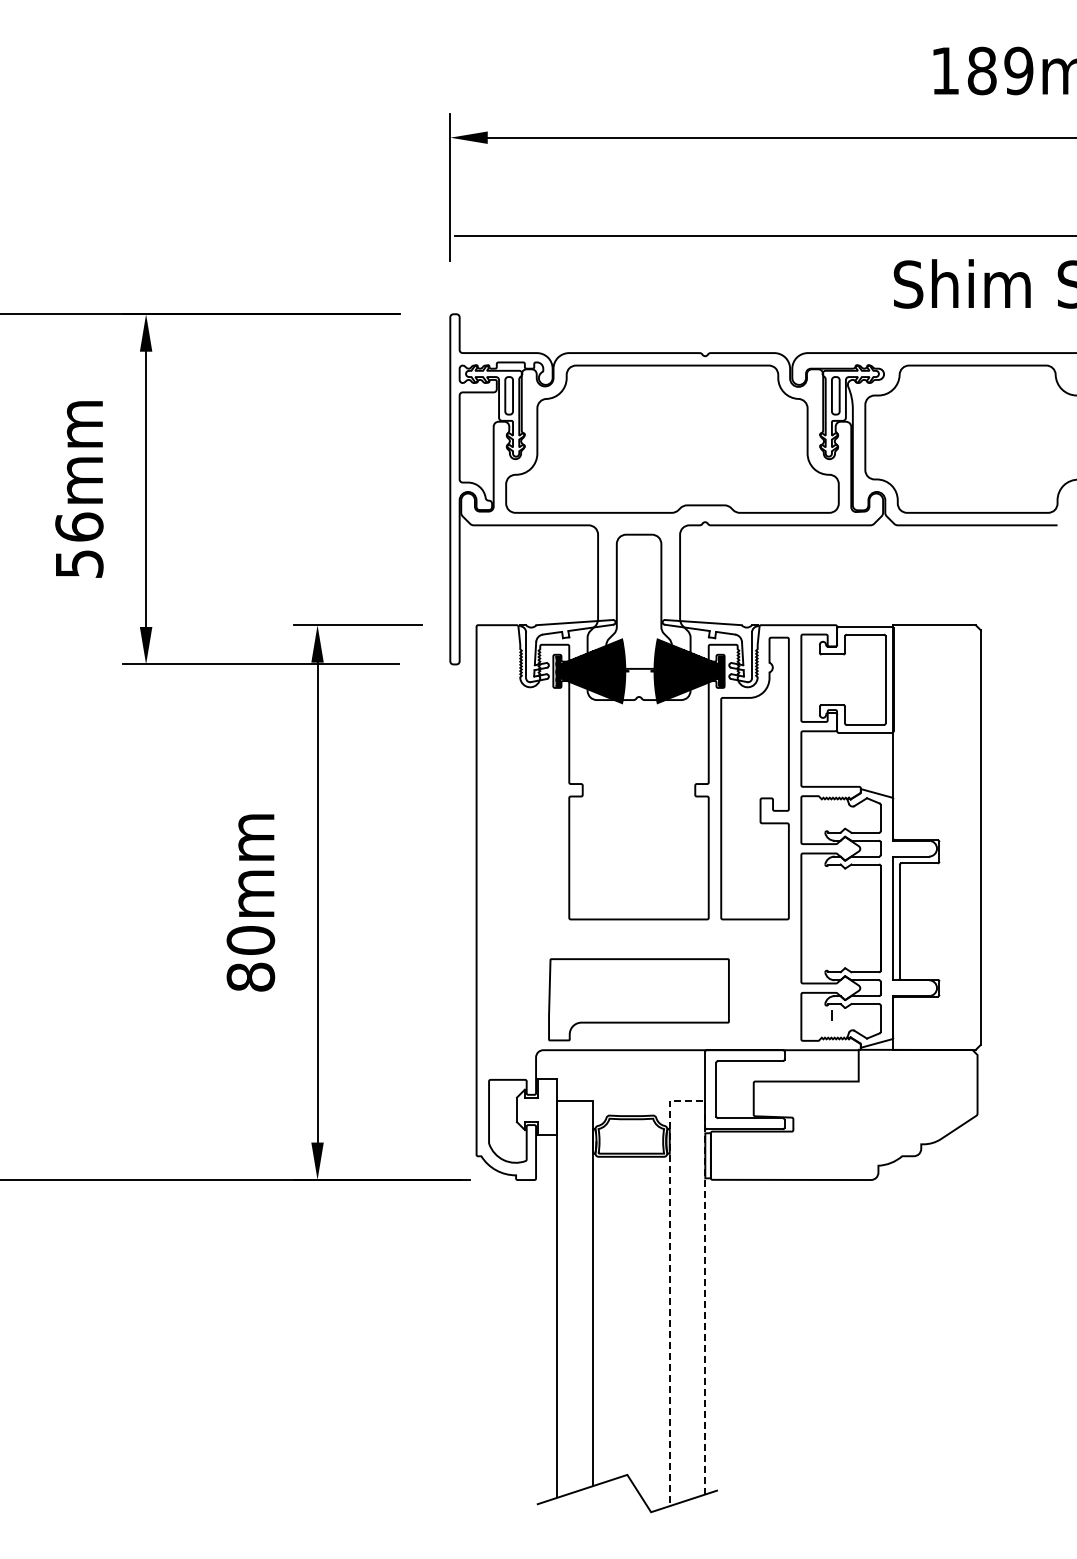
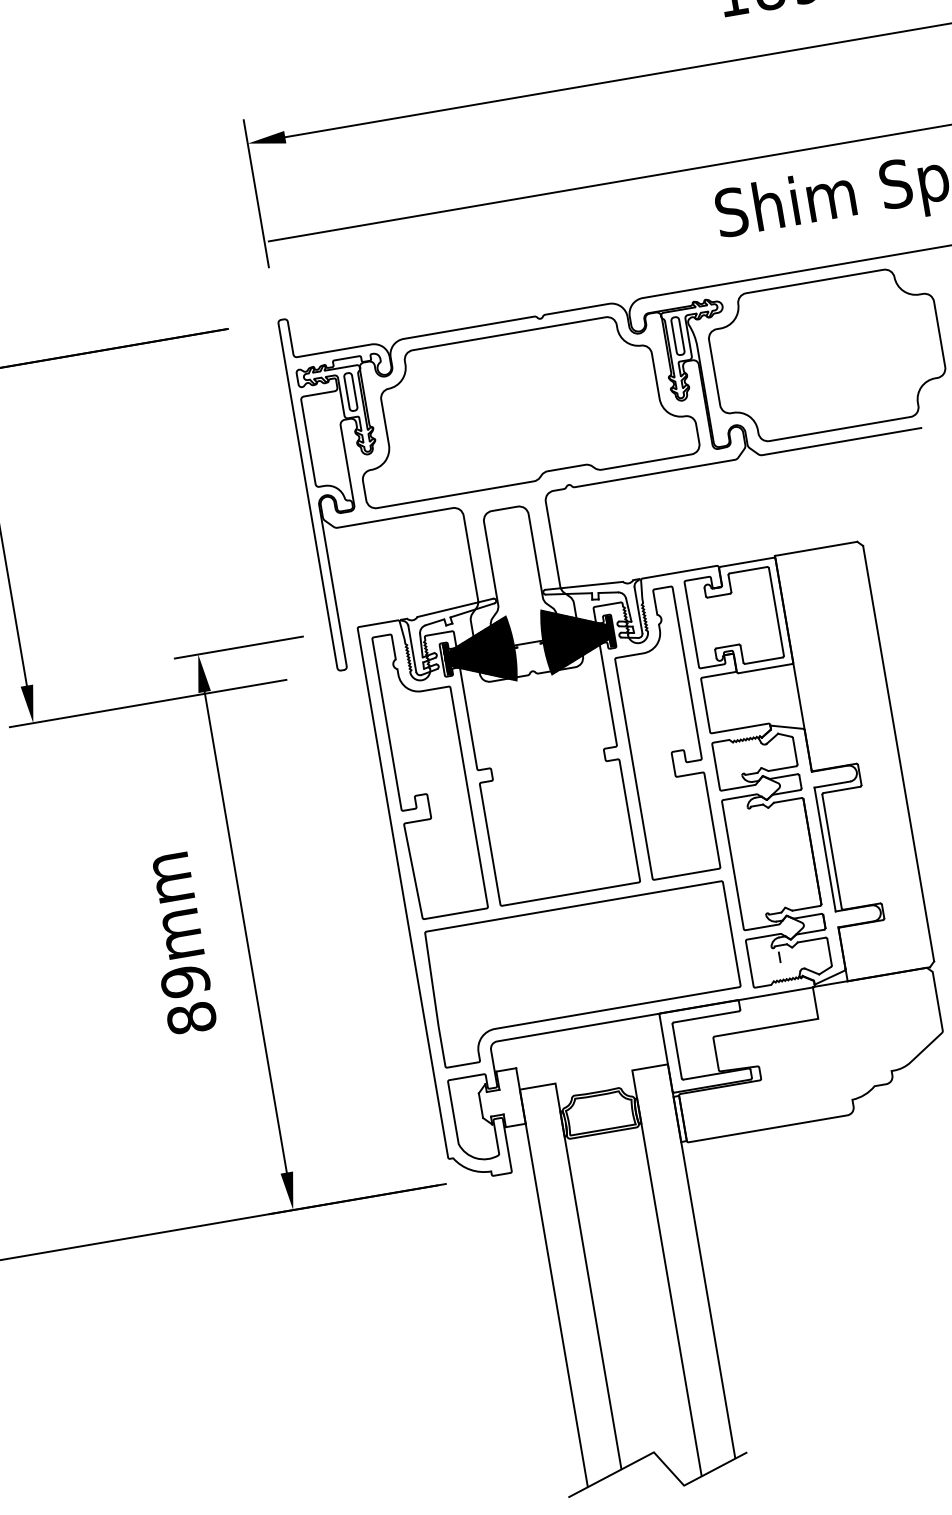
part: (522, 778) -> (429, 772), added
text: (250, 940) -> (185, 981), 80mm -> 89mm
part: (638, 999) -> (583, 974), size x1.67
line: (681, 1100) -> (644, 1068), dashed -> solid

